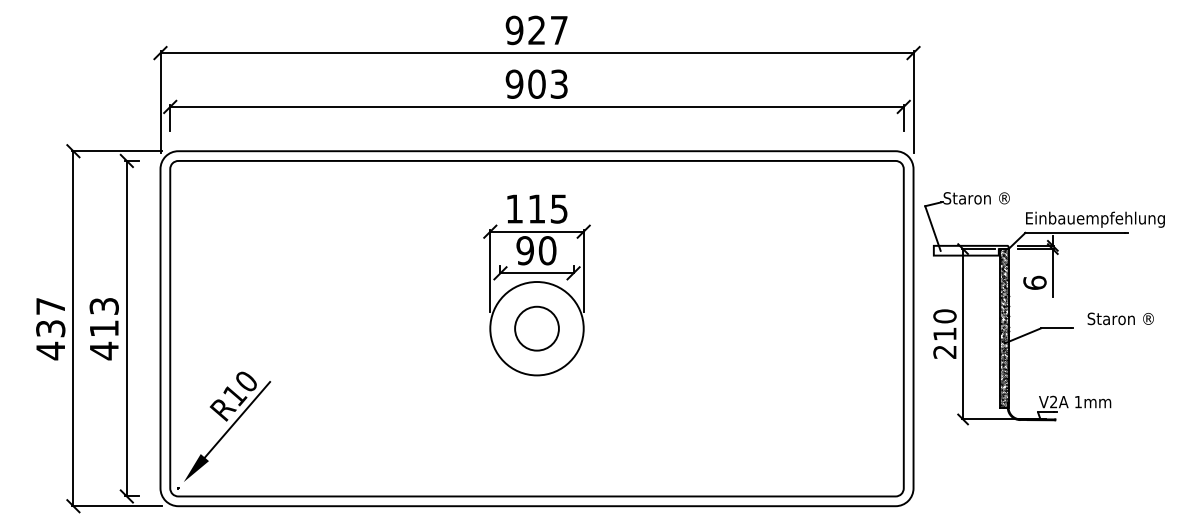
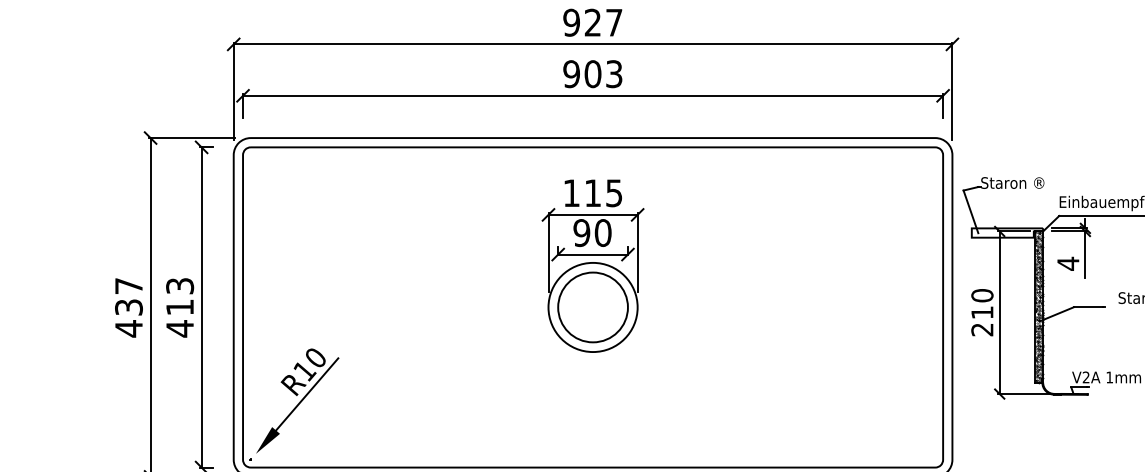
text: (1034, 282) -> (1067, 263), 6 -> 4
circle: (536, 328) -> (592, 307), size x1.67

